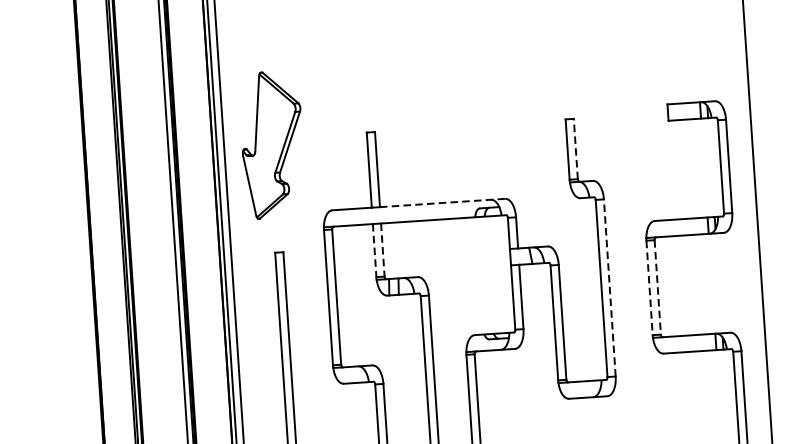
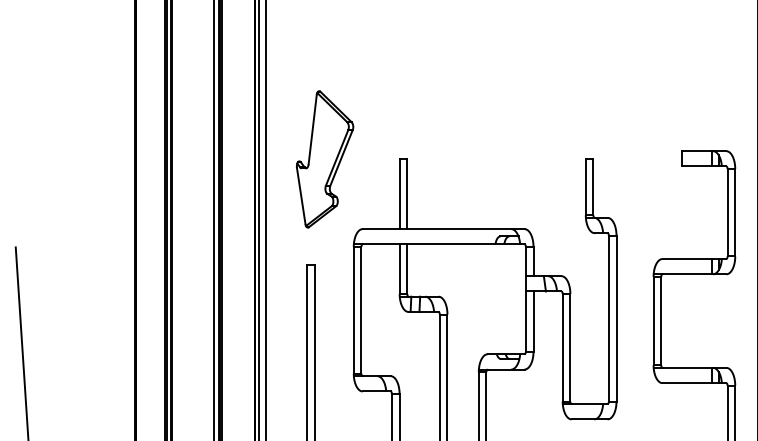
part: (273, 144) -> (325, 159), moved
line: (575, 148) -> (593, 186), dashed -> solid
line: (442, 203) -> (465, 229), dashed -> solid
line: (374, 250) -> (399, 269), dashed -> solid
line: (383, 250) -> (407, 269), dashed -> solid
line: (609, 287) -> (616, 318), dashed -> solid
line: (658, 287) -> (661, 321), dashed -> solid
line: (649, 288) -> (653, 321), dashed -> solid

